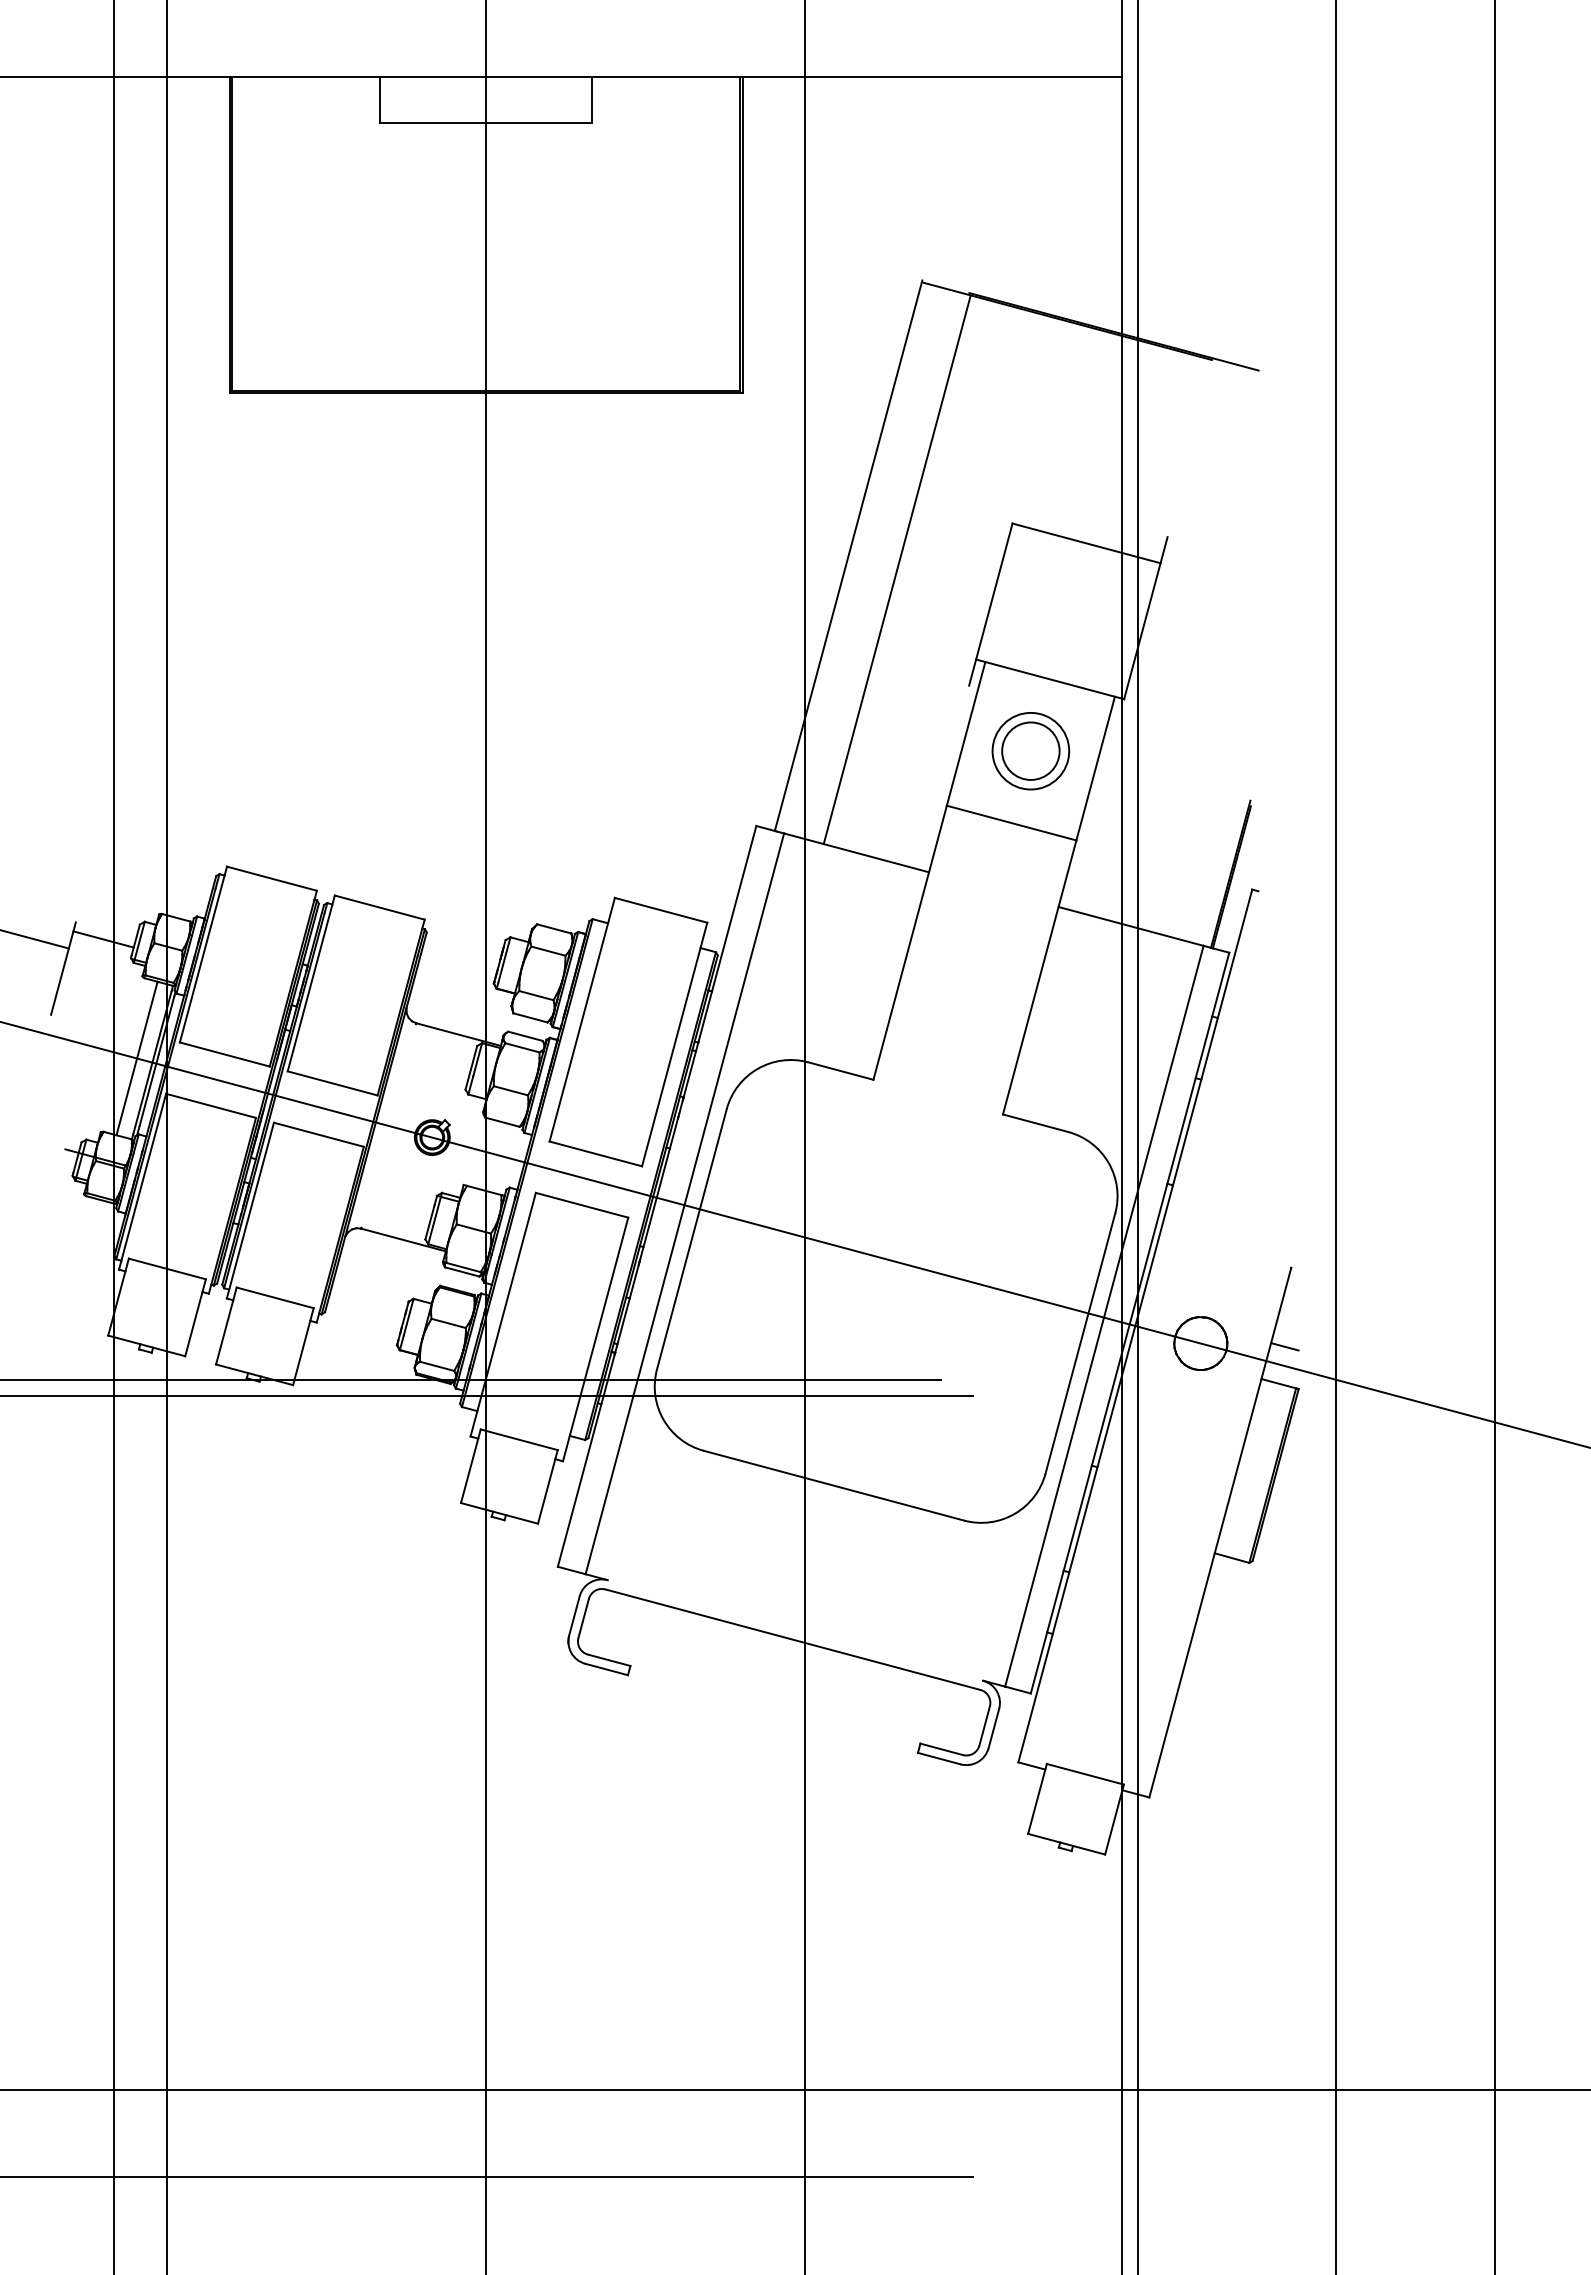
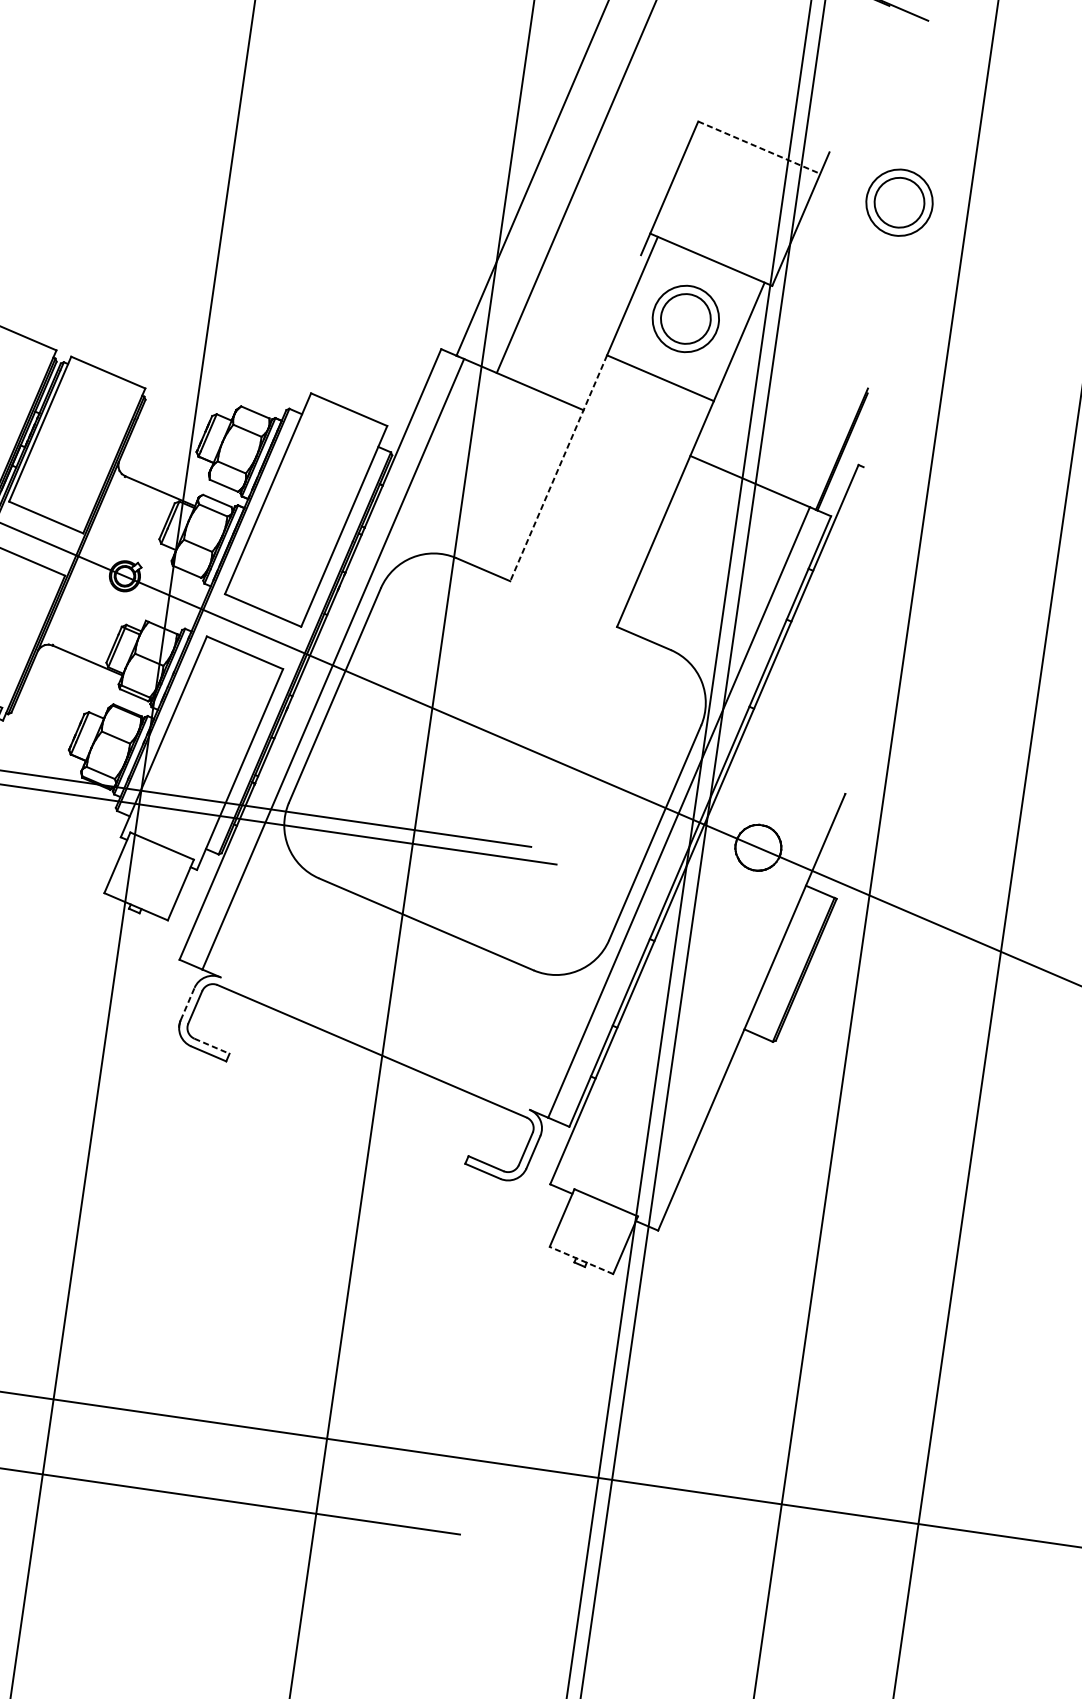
line: (1086, 543) -> (759, 147), solid -> dashed
part: (1255, 583) -> (899, 202), added
line: (910, 942) -> (559, 468), solid -> dashed
line: (1284, 1346) -> (829, 860), removed
line: (574, 1615) -> (187, 1003), solid -> dashed
line: (609, 1660) -> (212, 1046), solid -> dashed
line: (1066, 1844) -> (581, 1260), solid -> dashed

